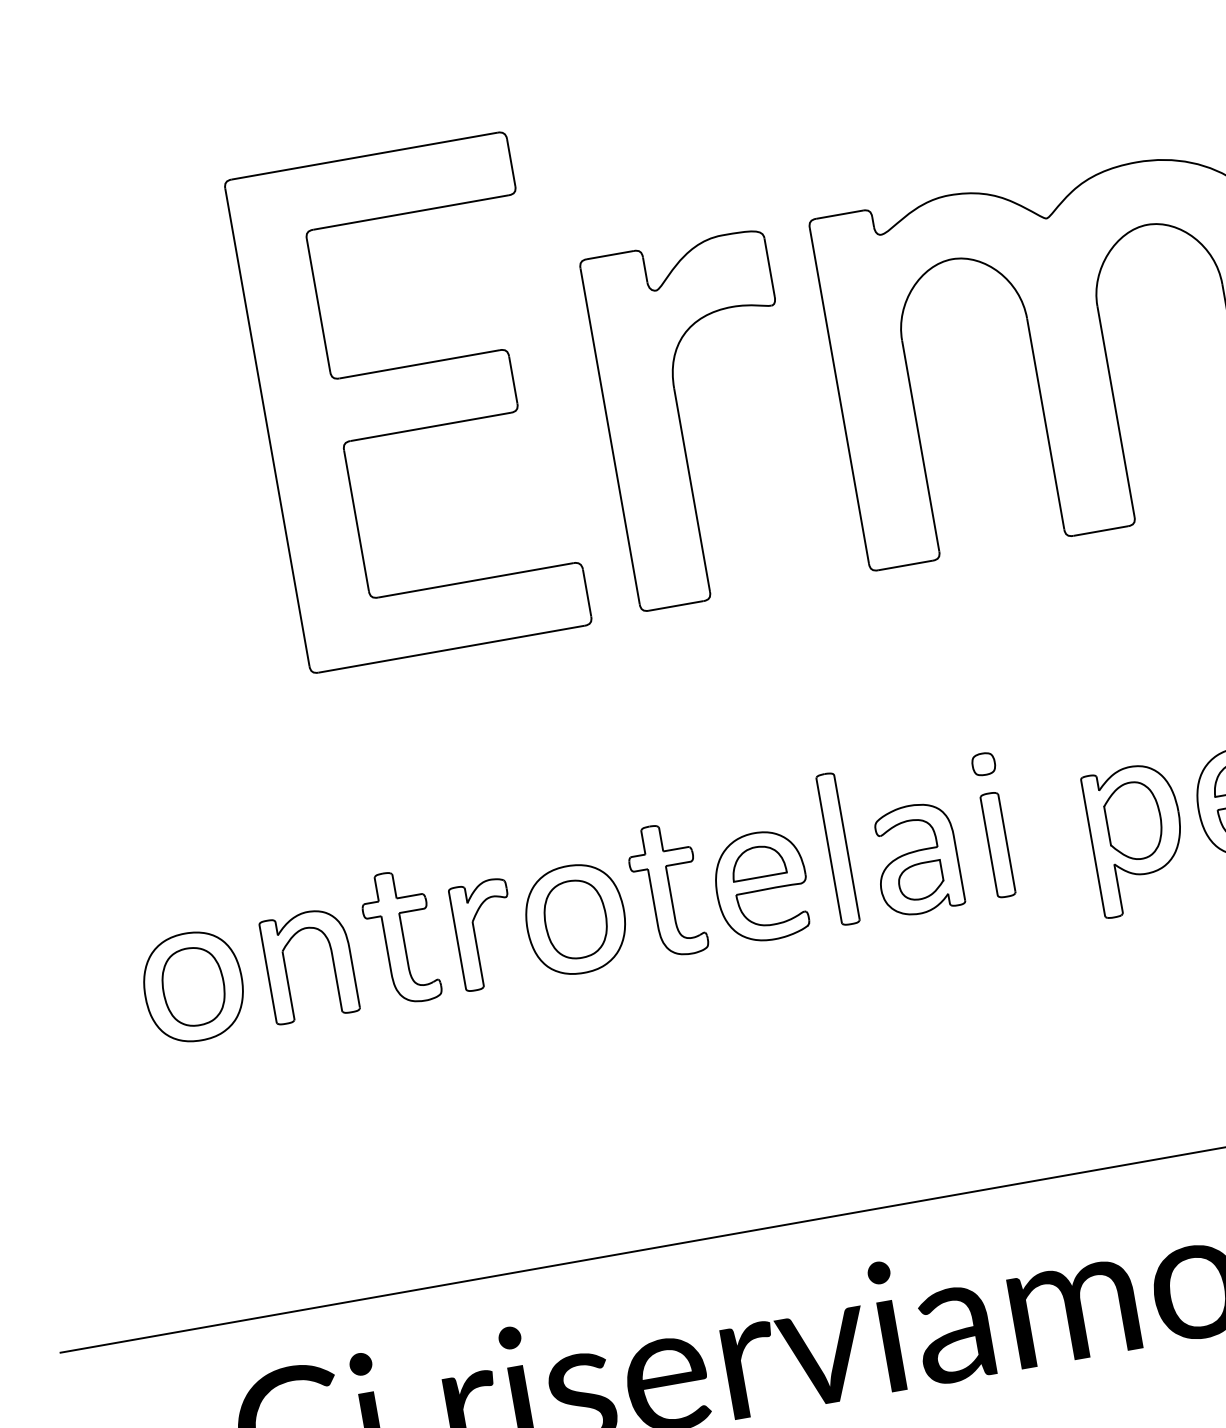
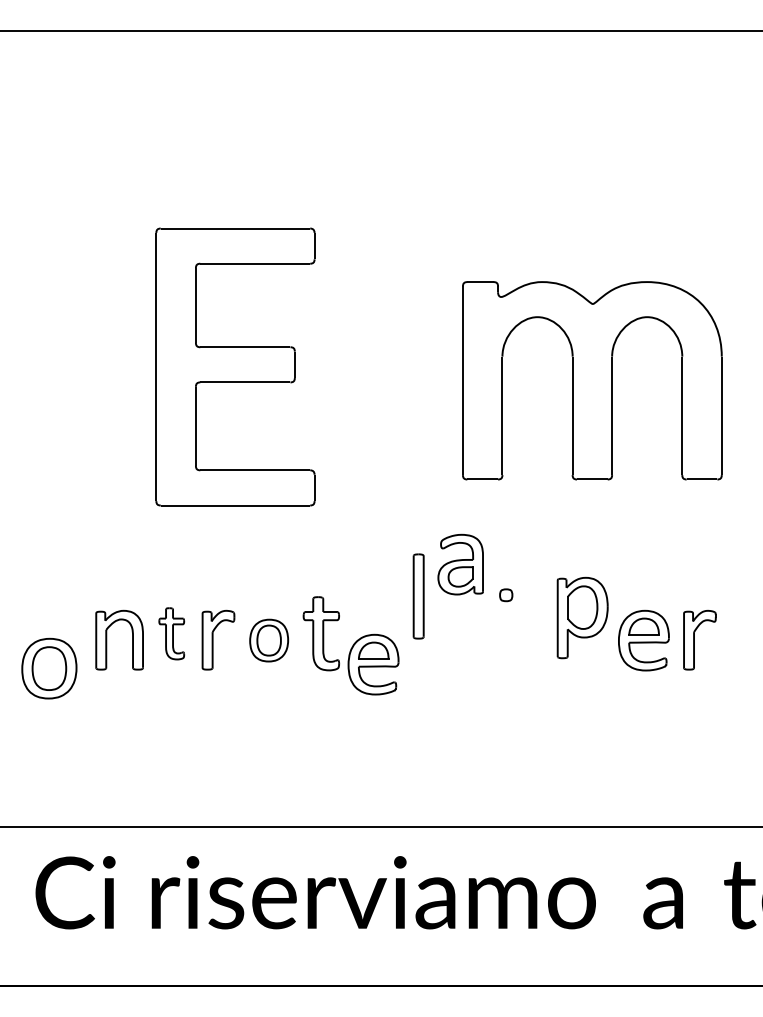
part: (408, 401) -> (235, 366), moved
part: (681, 423) -> (374, 380), removed
part: (1136, 838) -> (582, 617), moved
part: (998, 844) -> (506, 640), removed
part: (837, 849) -> (418, 596), moved
part: (916, 859) -> (460, 564), moved
part: (761, 886) -> (373, 664), moved
part: (576, 919) -> (269, 640), size x0.7
part: (399, 937) -> (171, 633), size x0.7
part: (193, 986) -> (49, 668), moved

